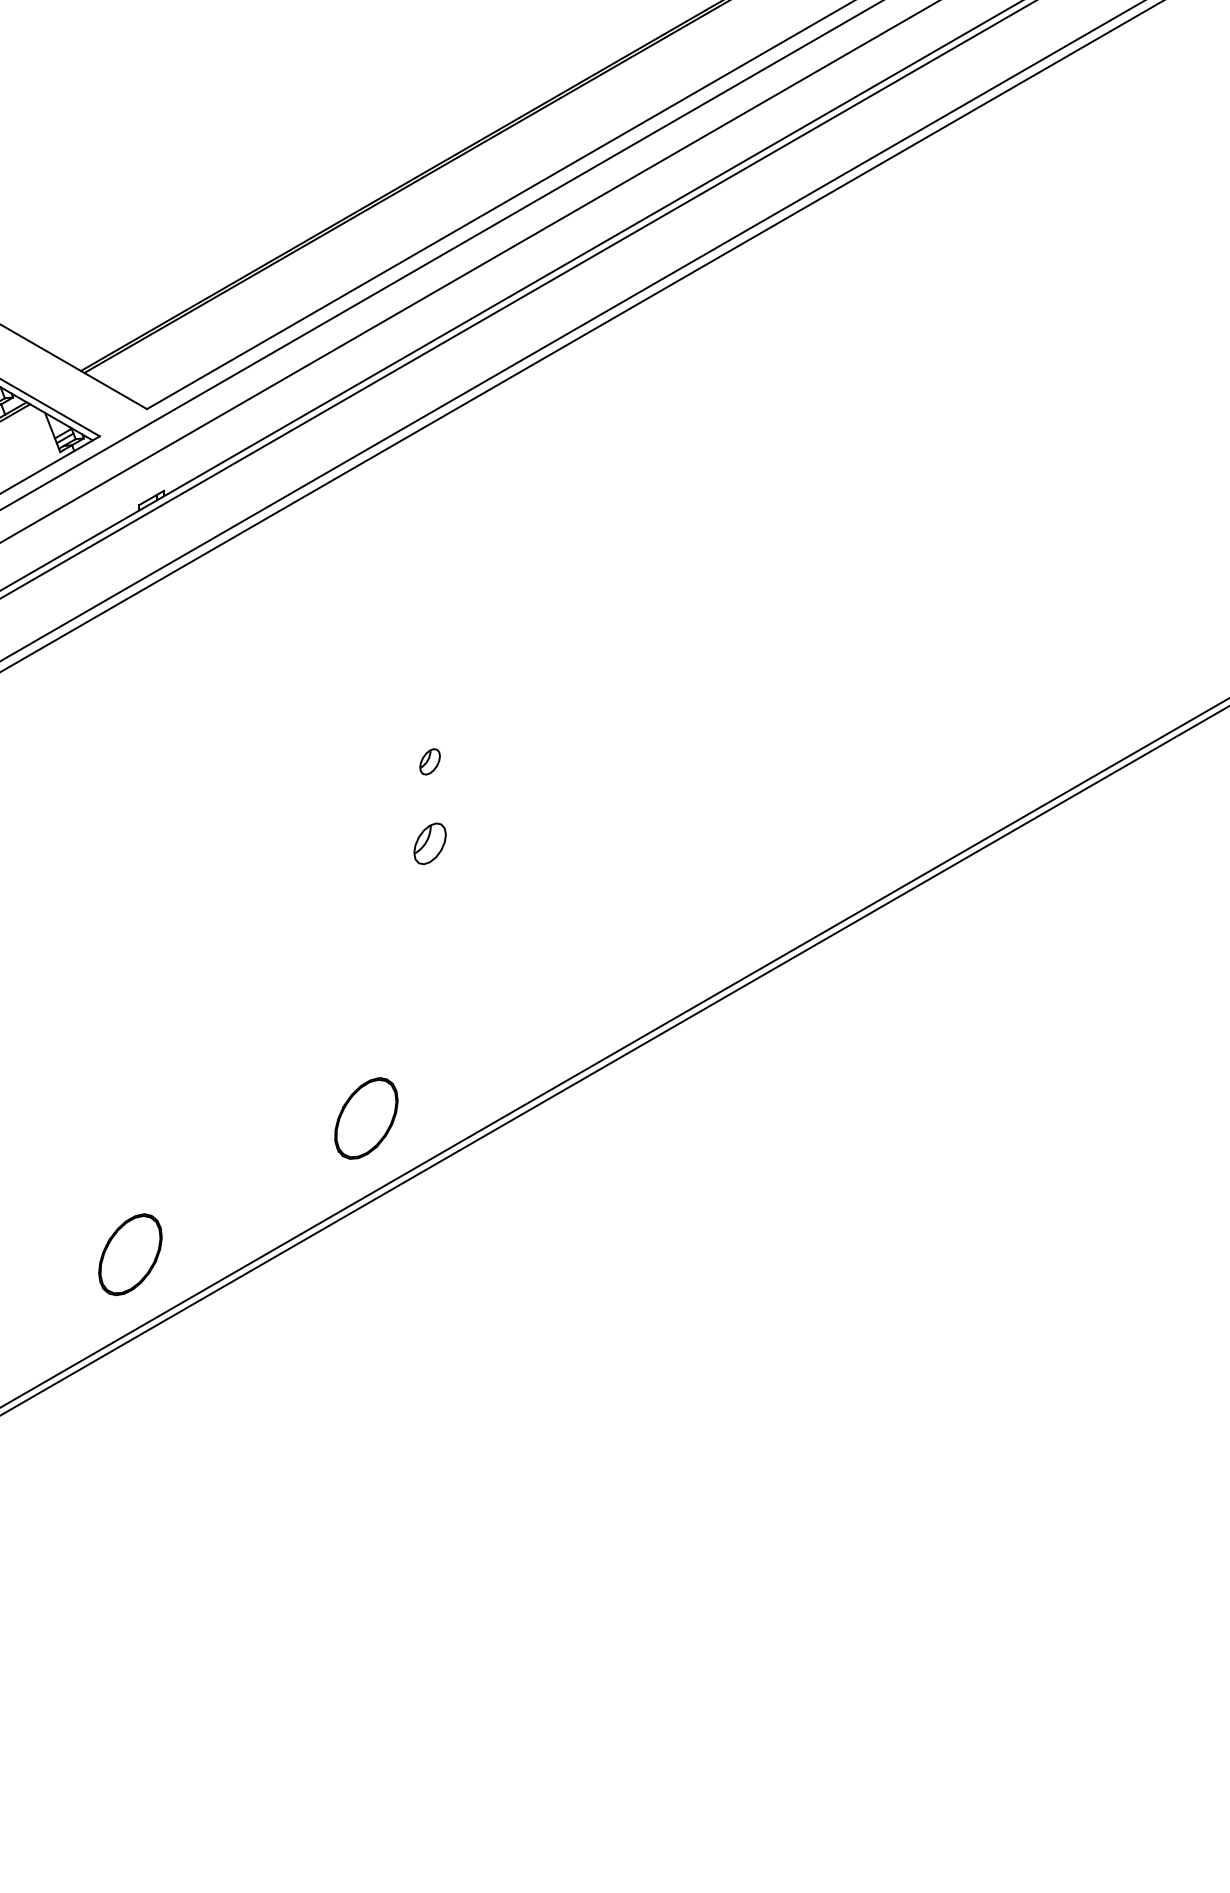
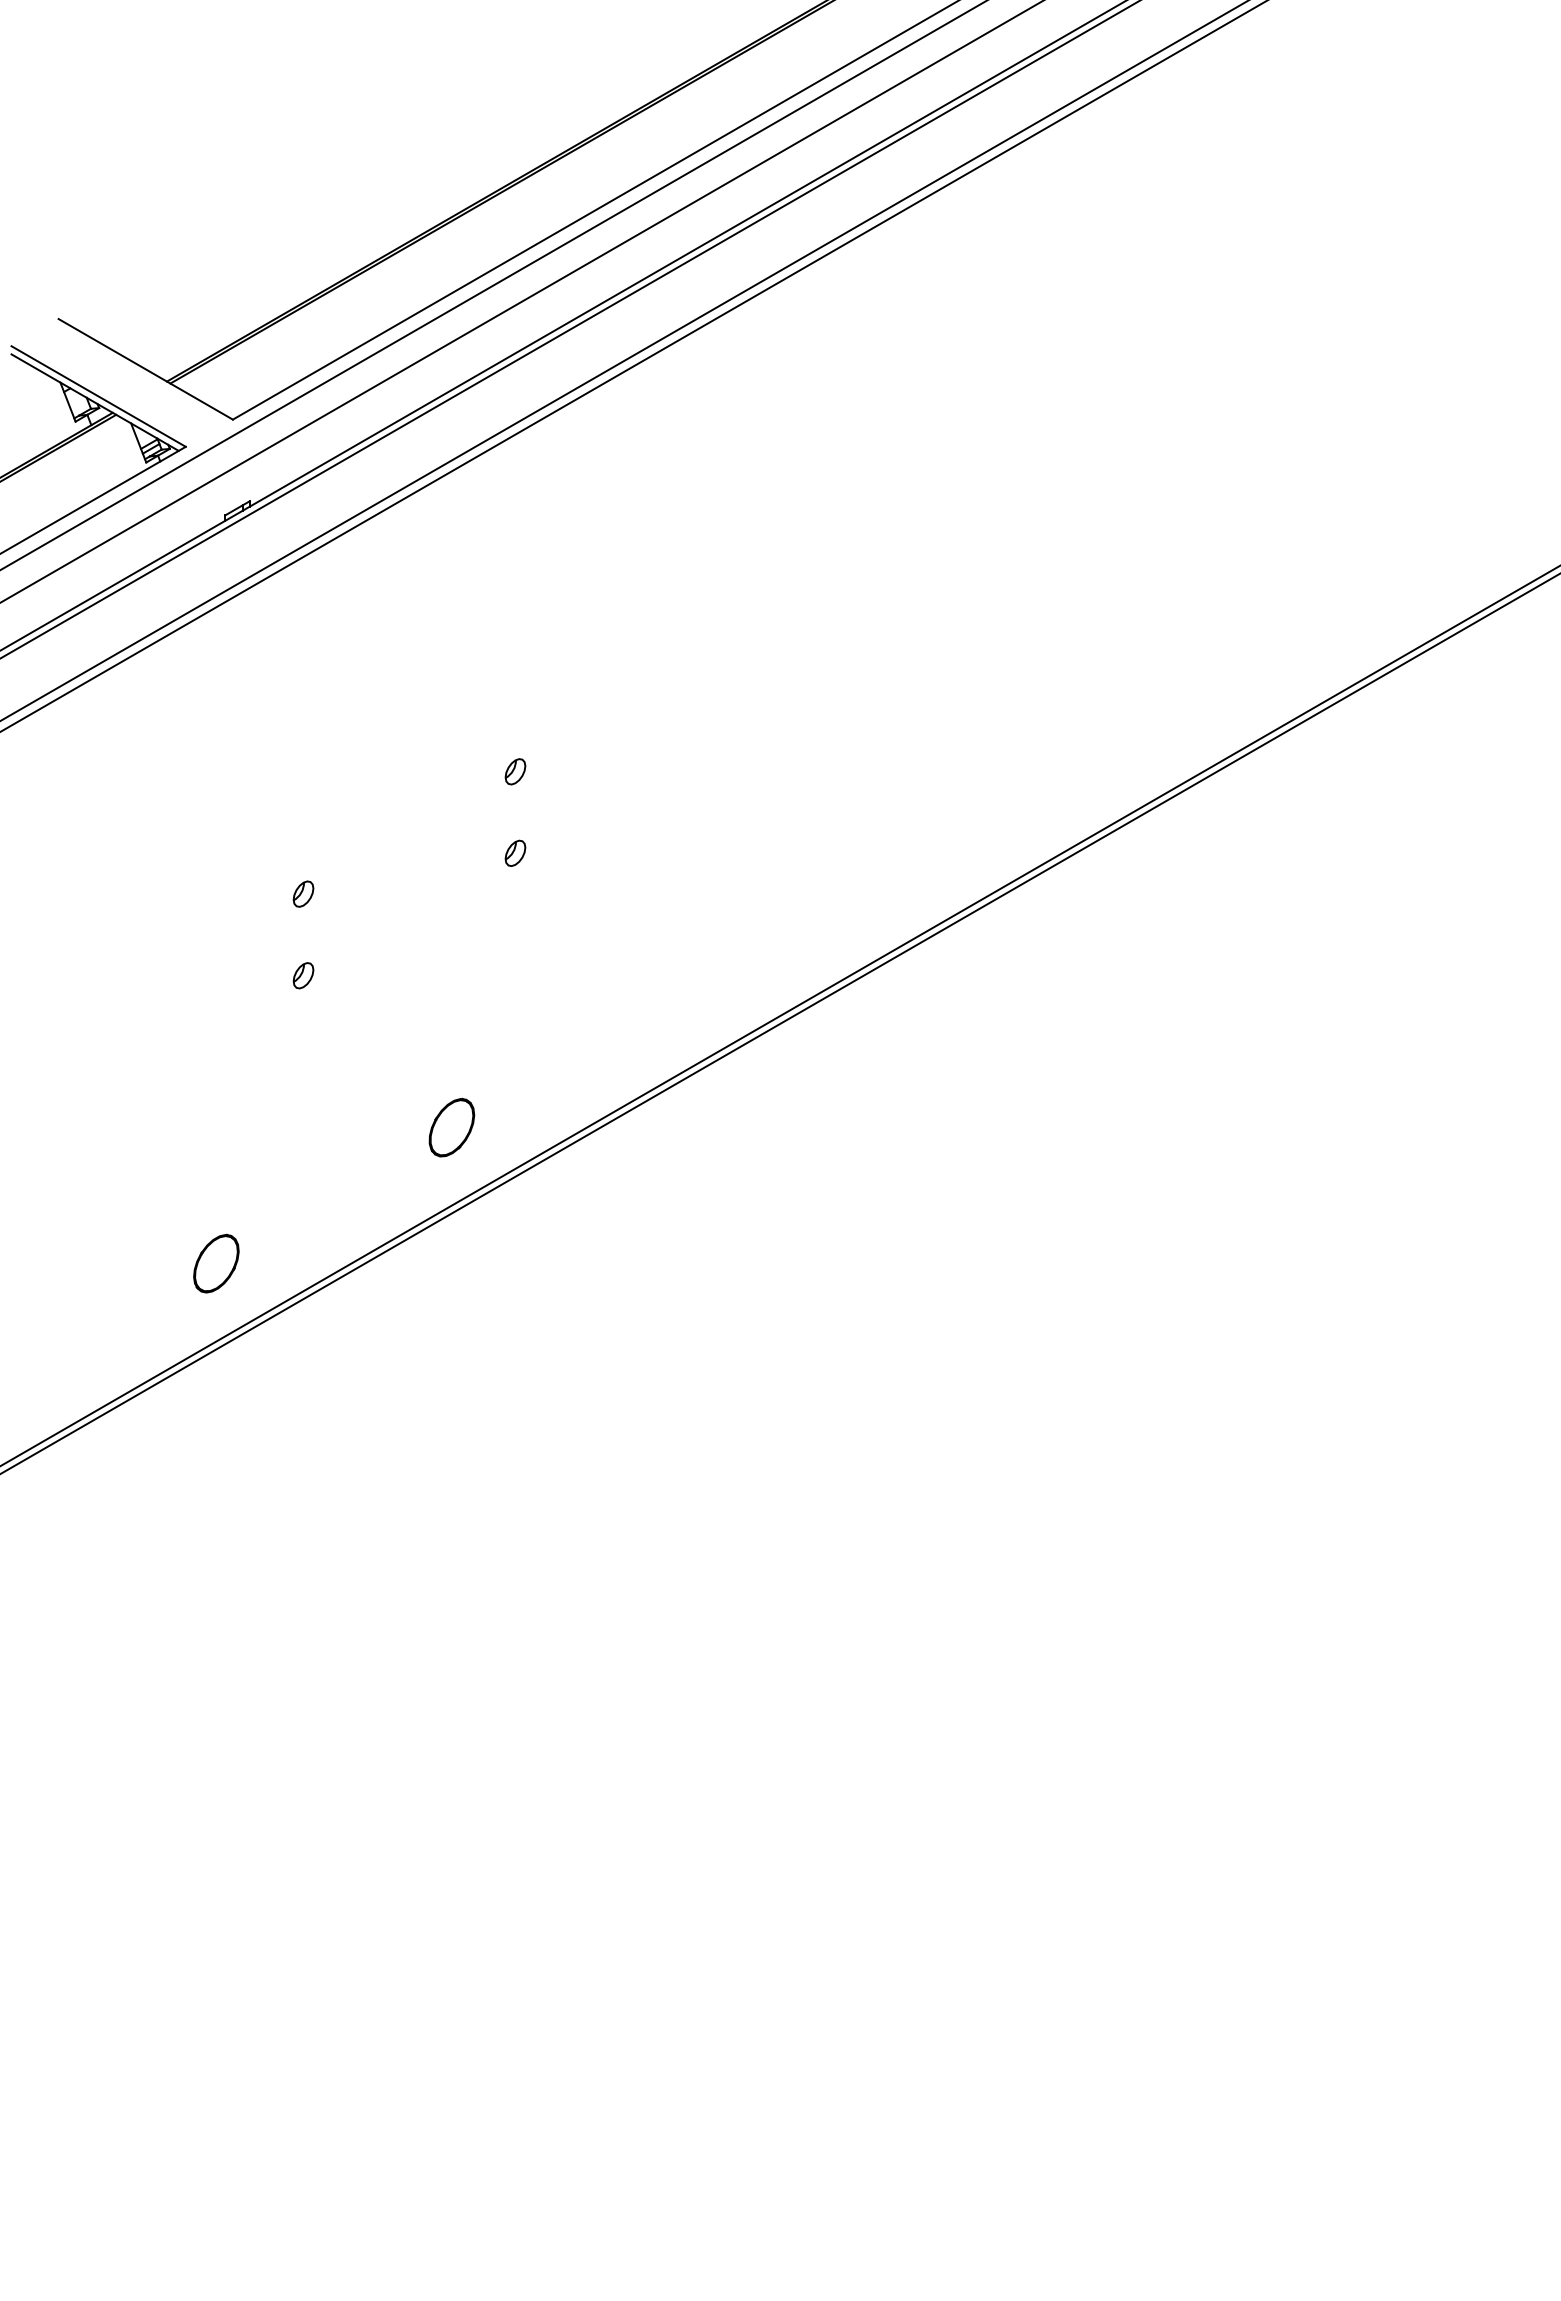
part: (430, 842) -> (515, 852), size x0.62
part: (217, 883) -> (303, 893), added
part: (217, 965) -> (303, 975), added
part: (365, 1118) -> (451, 1127), size x0.71
part: (130, 1254) -> (216, 1263), size x0.71

